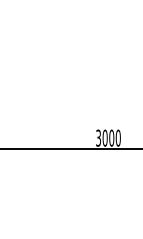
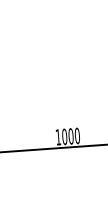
text: (98, 137) -> (58, 136), 3000 -> 1000

